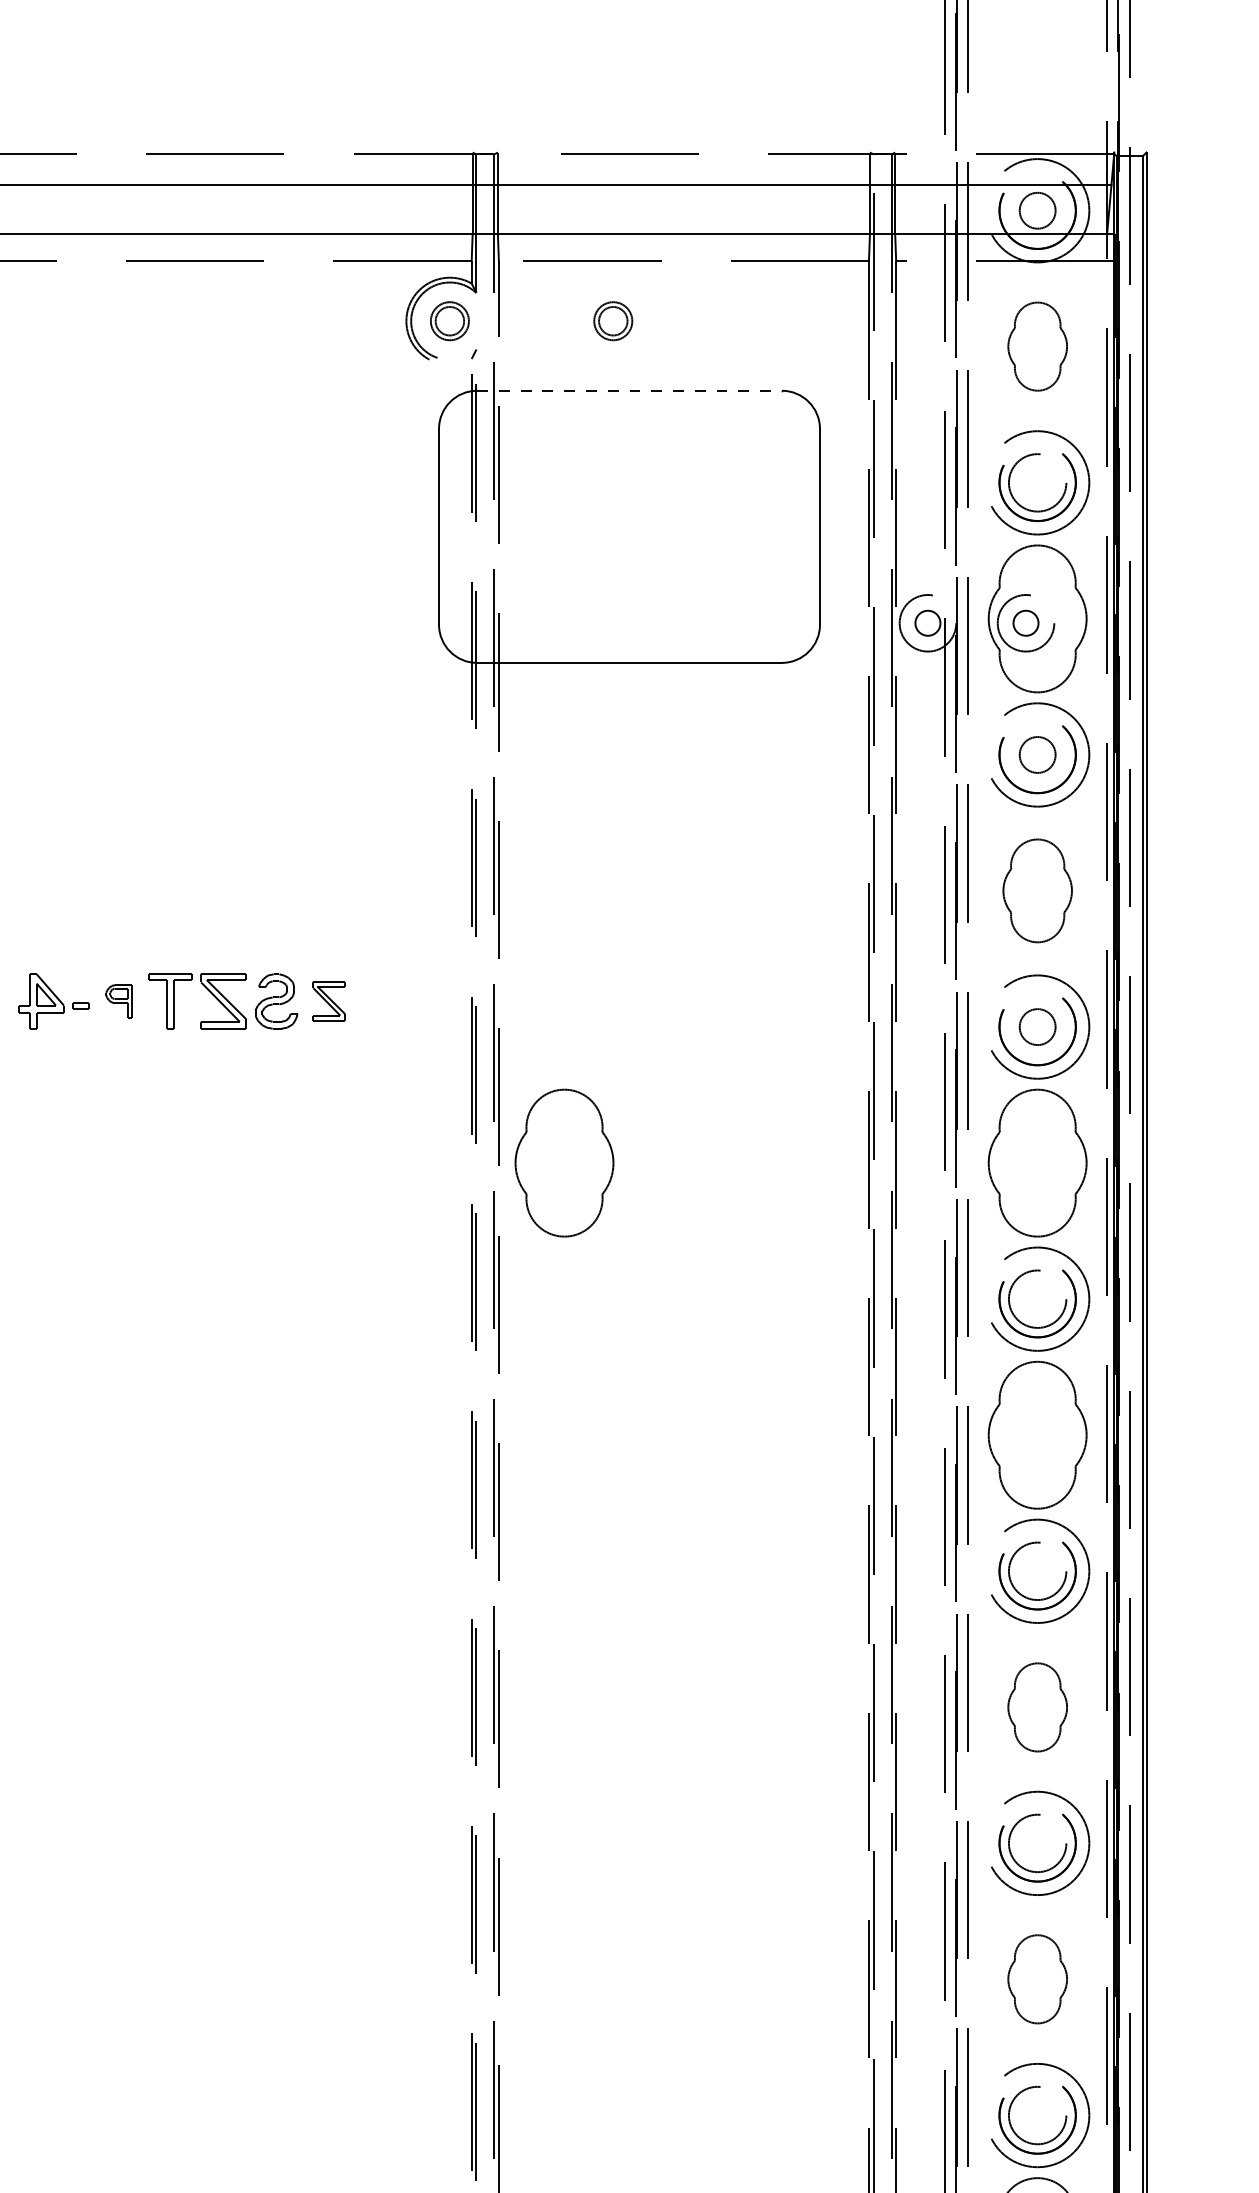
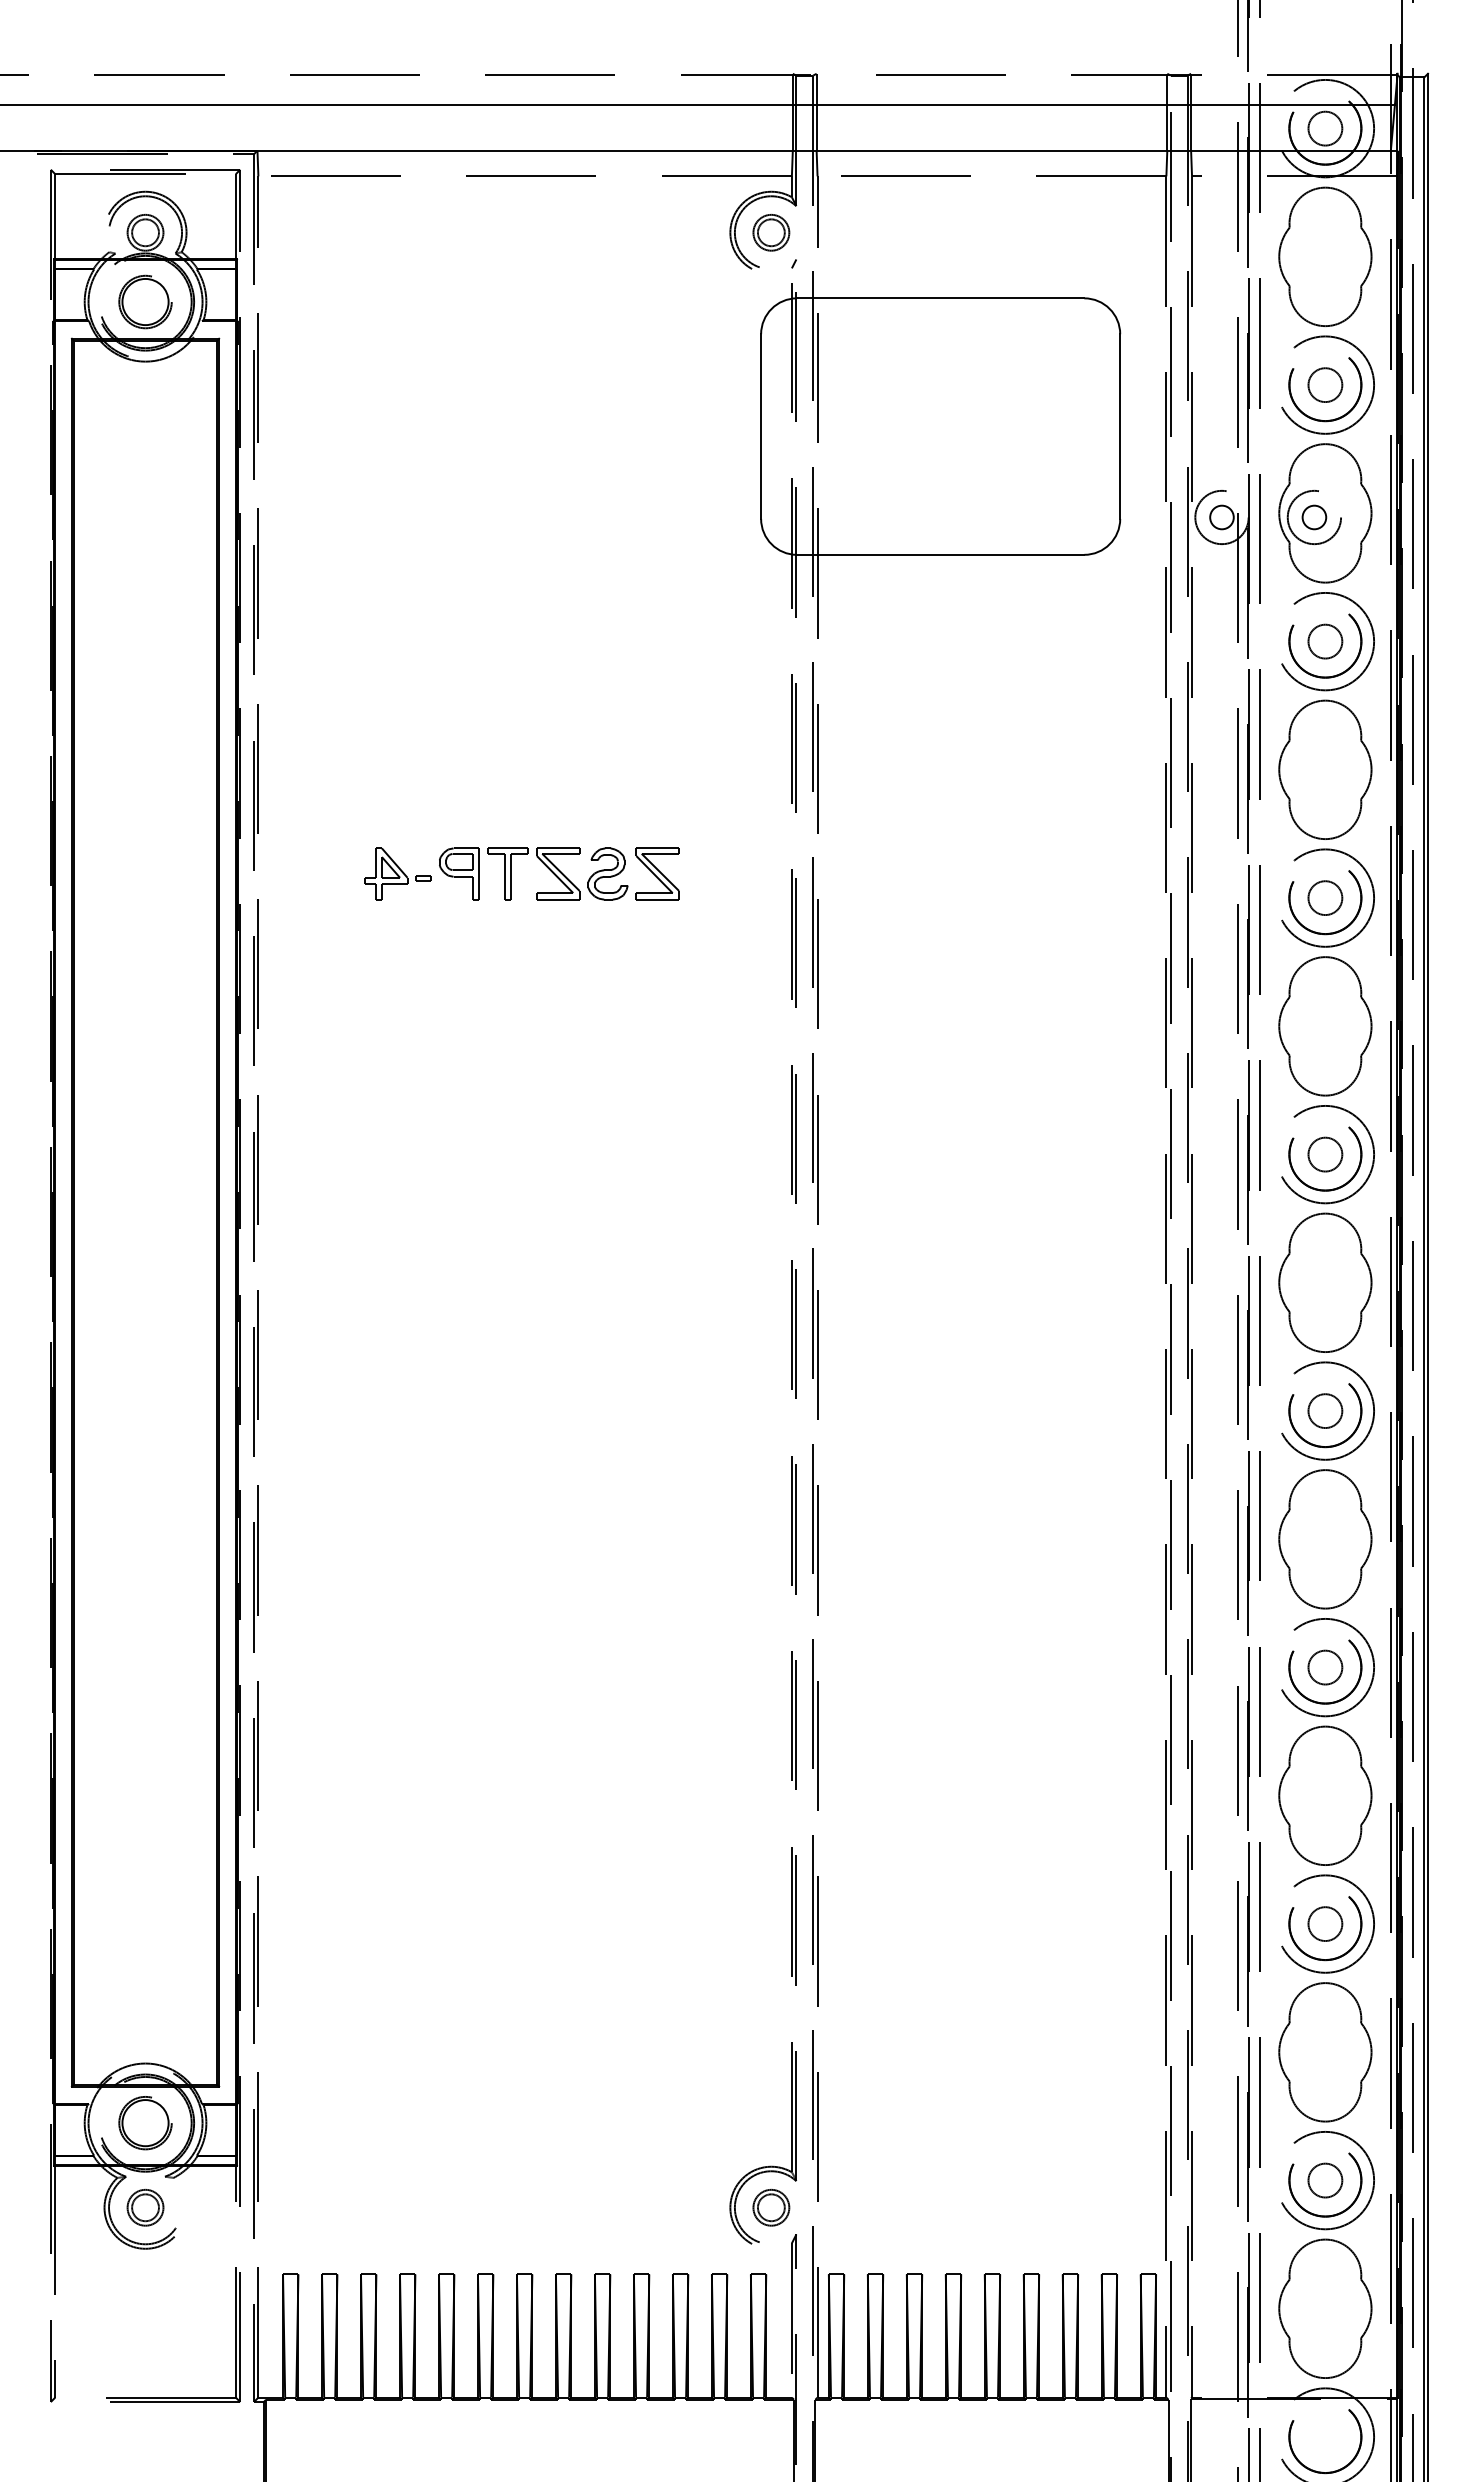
part: (613, 320) -> (925, 232), removed
part: (1037, 346) -> (1325, 256), size x1.67
line: (629, 390) -> (940, 298), dashed -> solid
circle: (1037, 483) -> (1325, 385), size x0.62
part: (1037, 890) -> (1325, 769), size x1.43
part: (119, 1000) -> (459, 873), size x1.67
part: (329, 1000) -> (657, 873), size x1.43
part: (564, 1163) -> (879, 1026), removed
circle: (1037, 1299) -> (1325, 1154), size x0.62
circle: (1037, 1571) -> (1325, 1411), size x0.62
part: (1037, 1707) -> (1325, 1539), size x1.67
circle: (1037, 1843) -> (1325, 1667), size x0.62
part: (1037, 1979) -> (1325, 1795), size x1.67
circle: (1037, 2115) -> (1325, 1924), size x0.62

